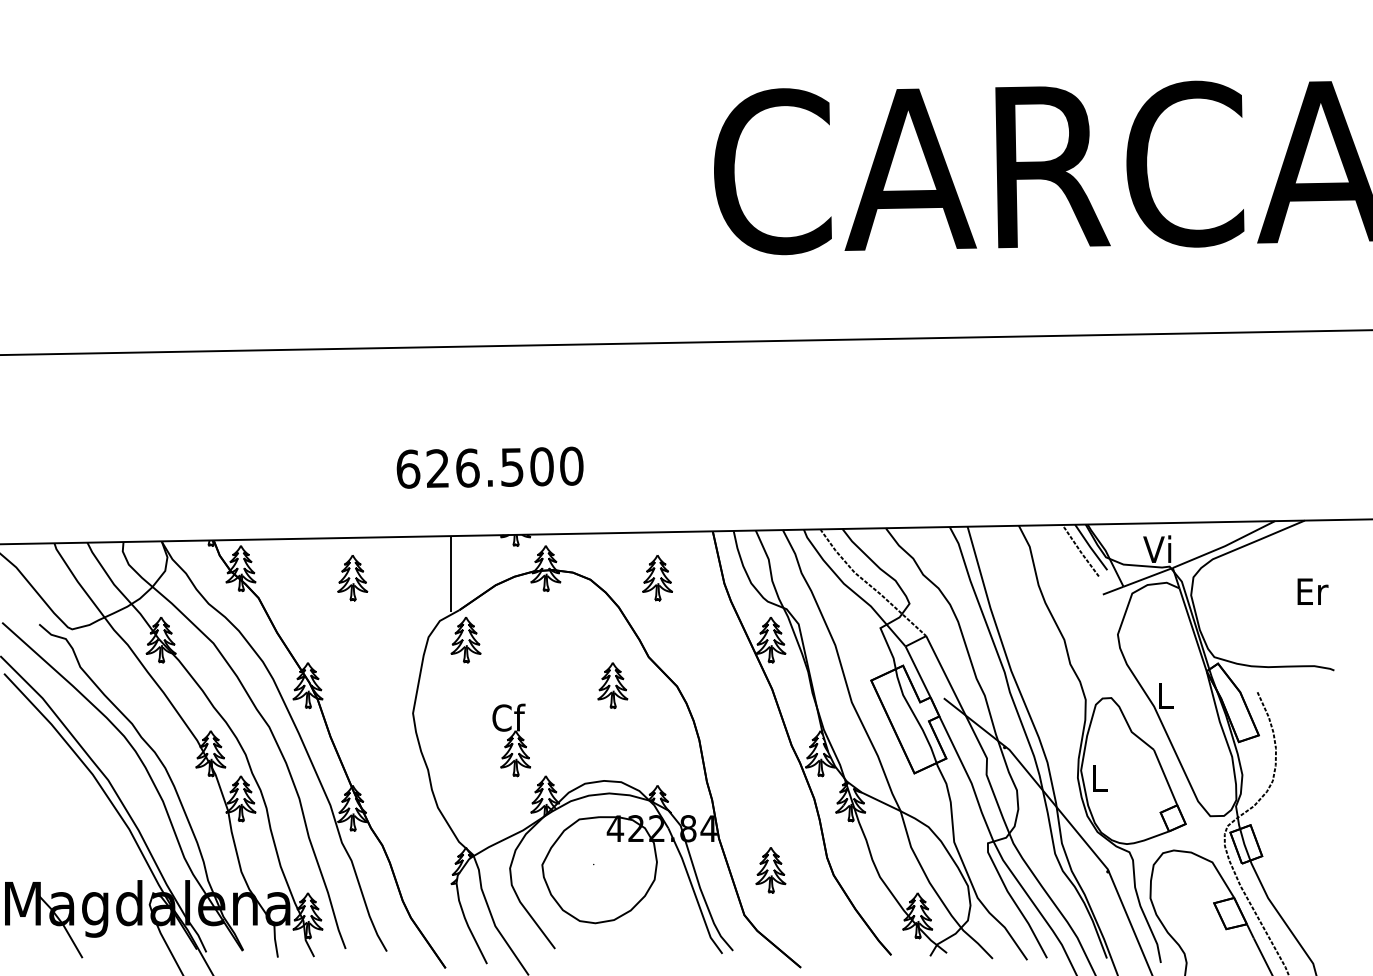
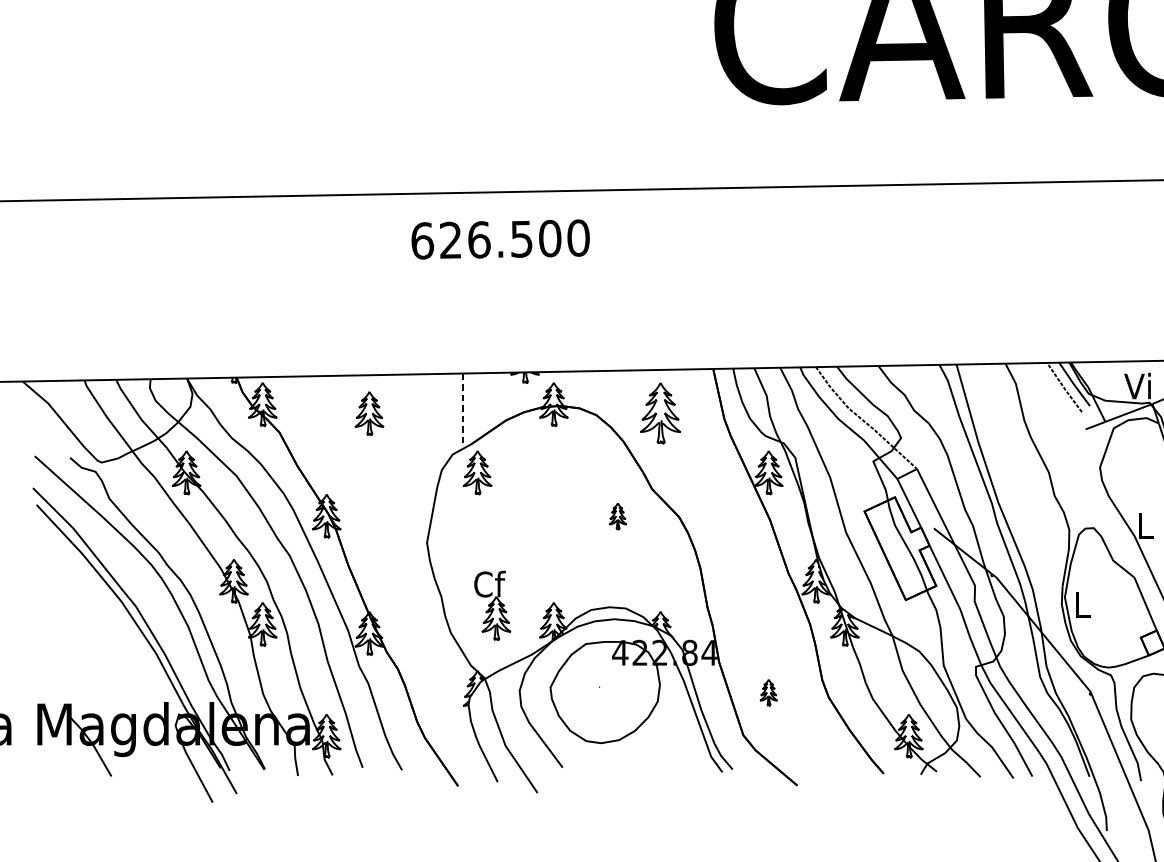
text: (489, 467) -> (500, 239), moved
line: (451, 573) -> (463, 409), solid -> dashed
part: (657, 578) -> (660, 414), size x1.4
part: (612, 685) -> (617, 516), size x0.6
part: (511, 740) -> (492, 605), moved
part: (770, 870) -> (768, 692), size x0.6

